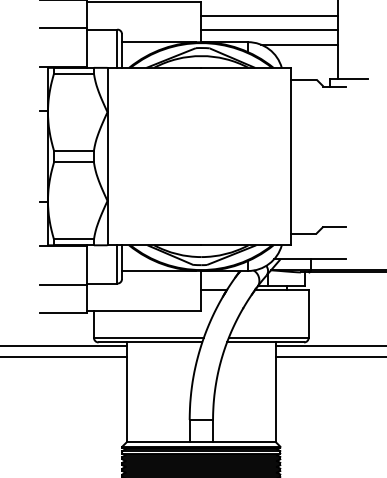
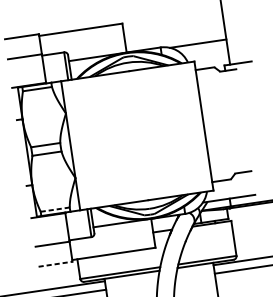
line: (269, 16) -> (173, 26), removed
line: (269, 30) -> (174, 36), removed
line: (73, 239) -> (54, 209), solid -> dashed
line: (64, 313) -> (56, 264), solid -> dashed

